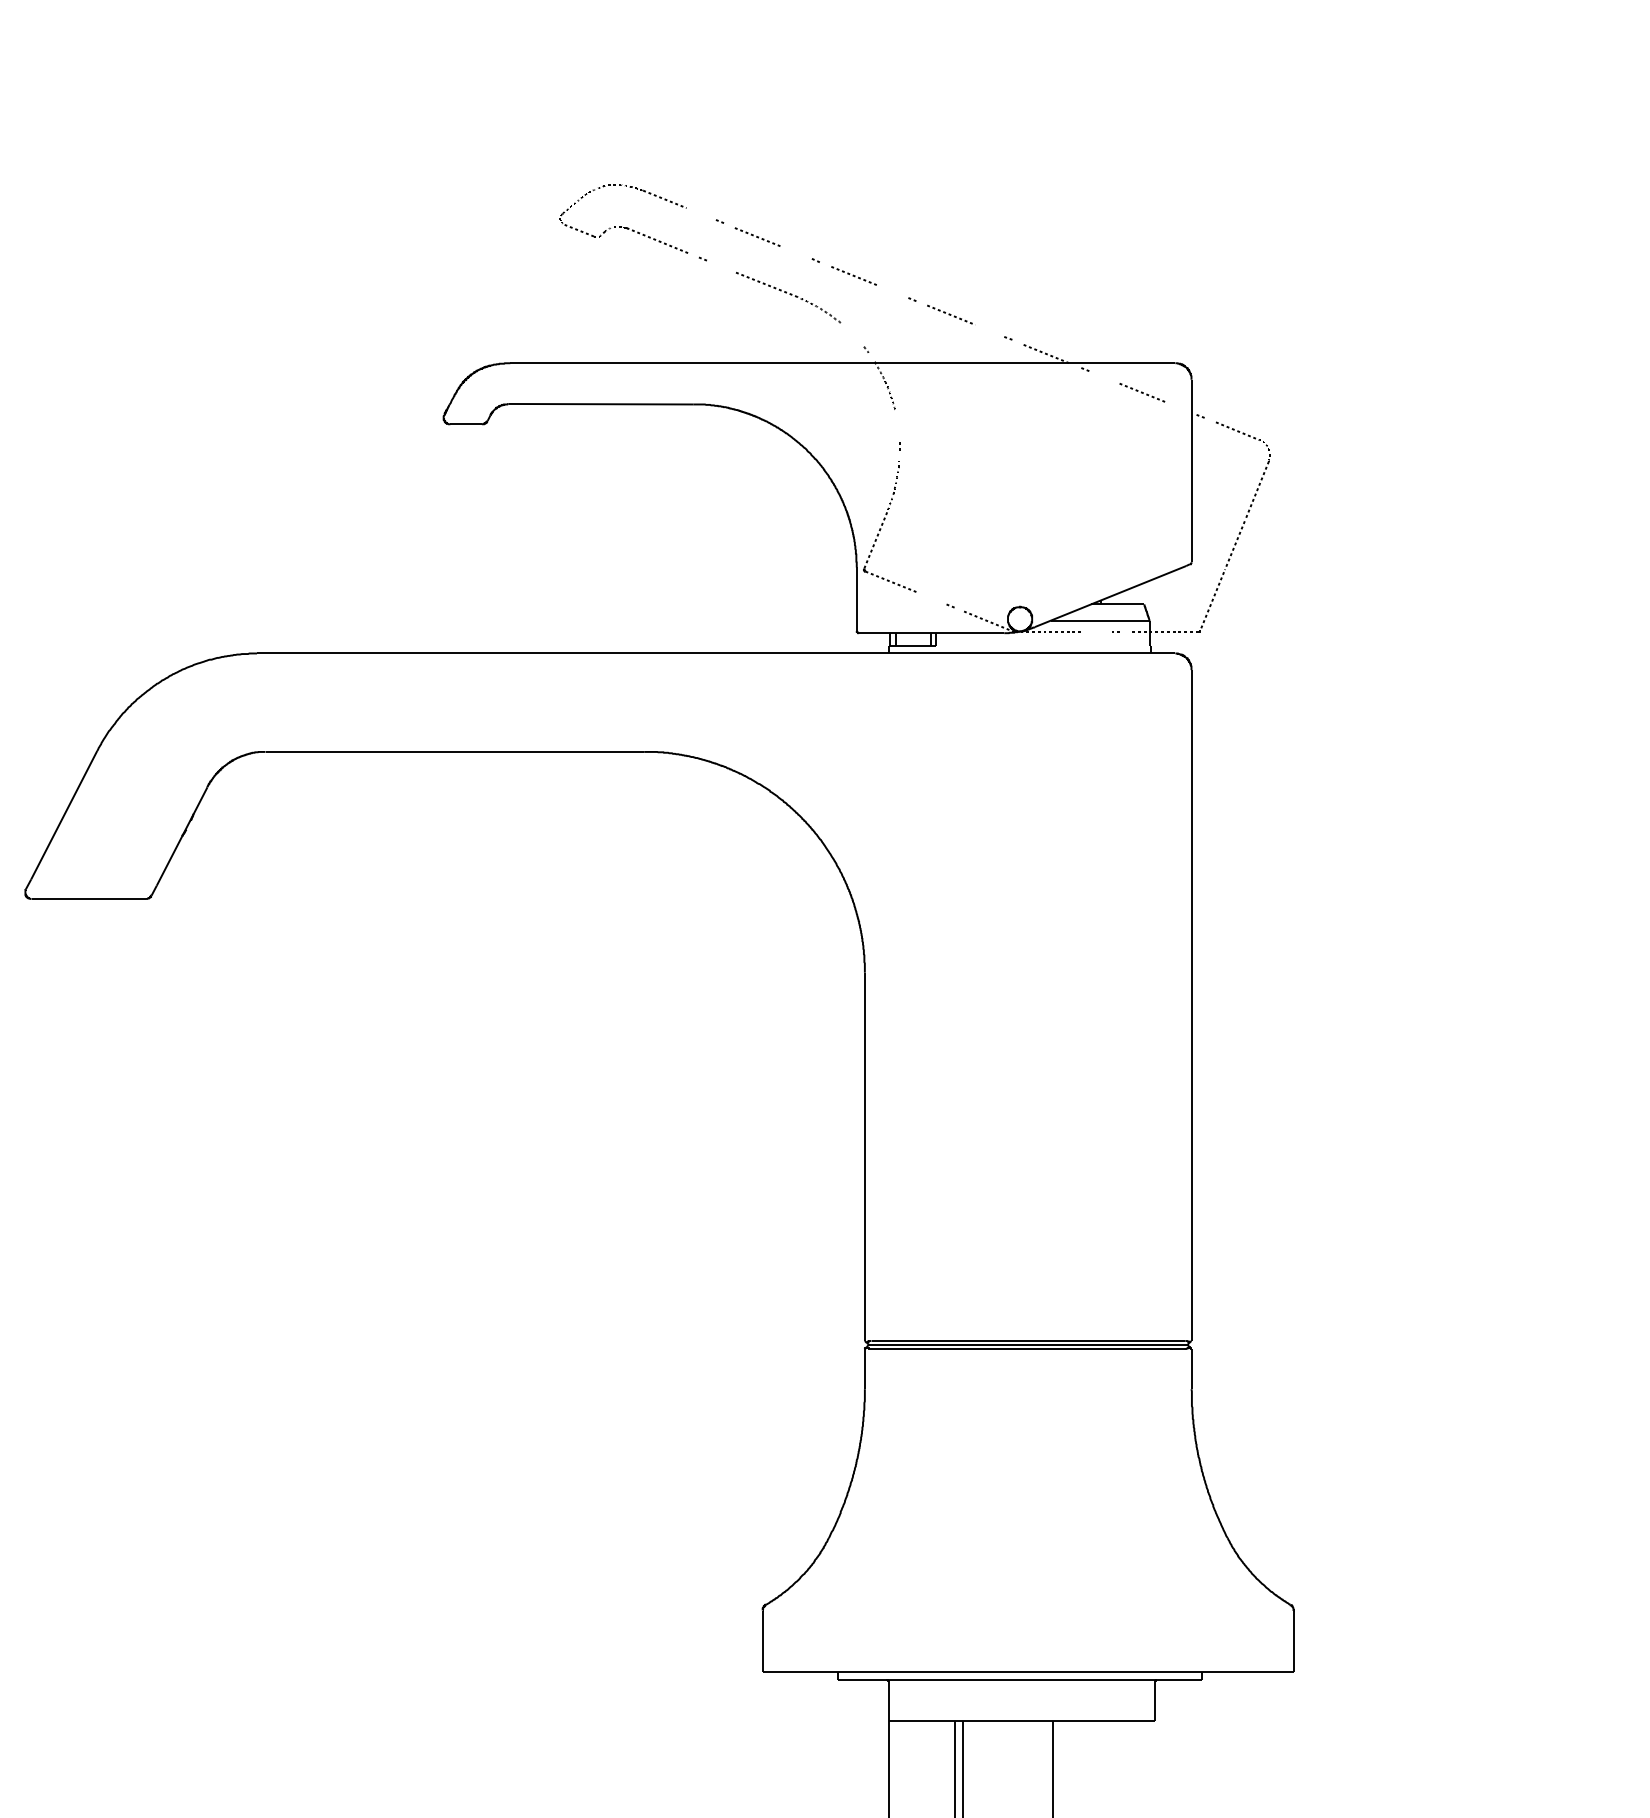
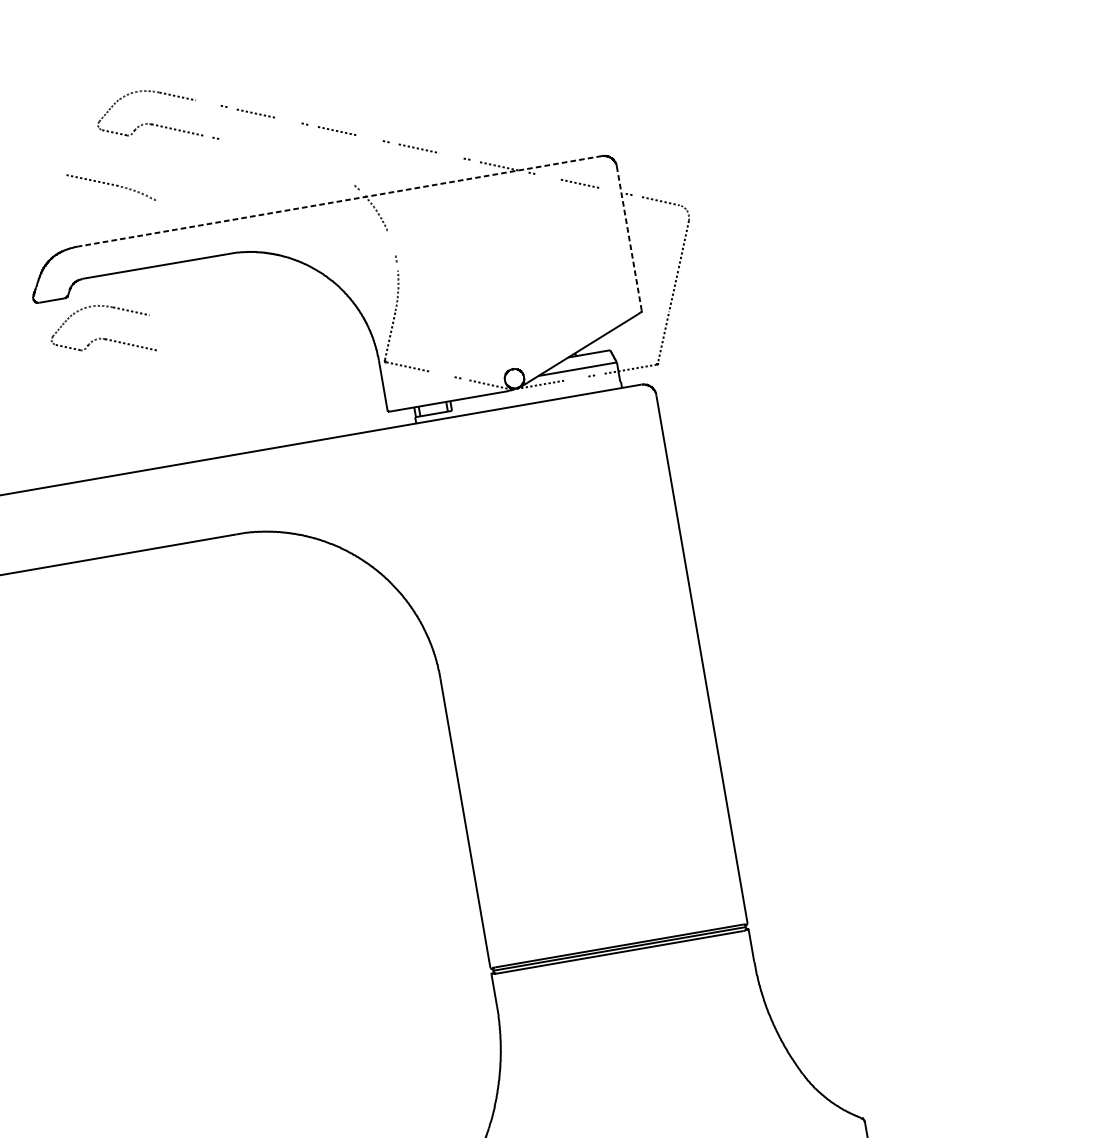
part: (788, 297) -> (111, 187), moved
line: (842, 363) -> (339, 201), solid -> dashed
line: (1191, 470) -> (629, 238), solid -> dashed
part: (518, 481) -> (100, 338), added

